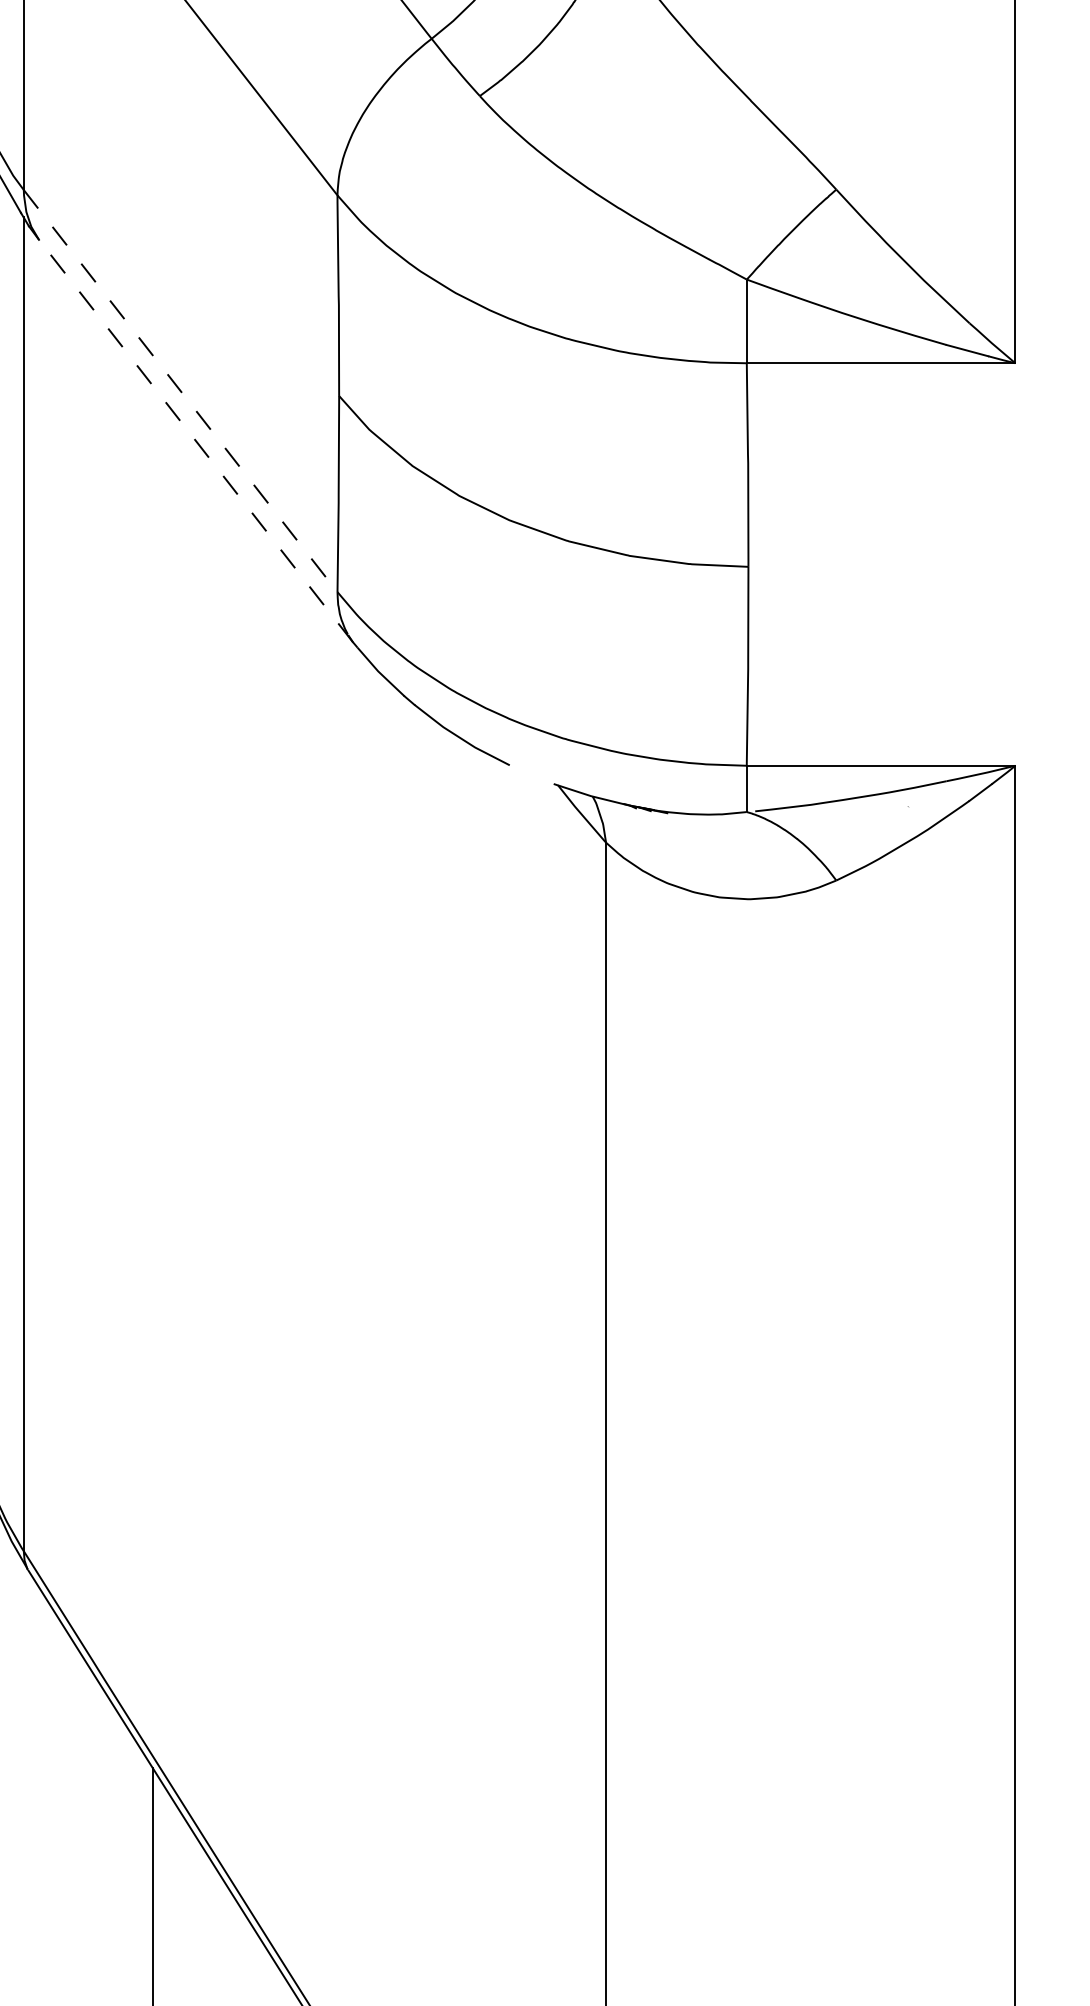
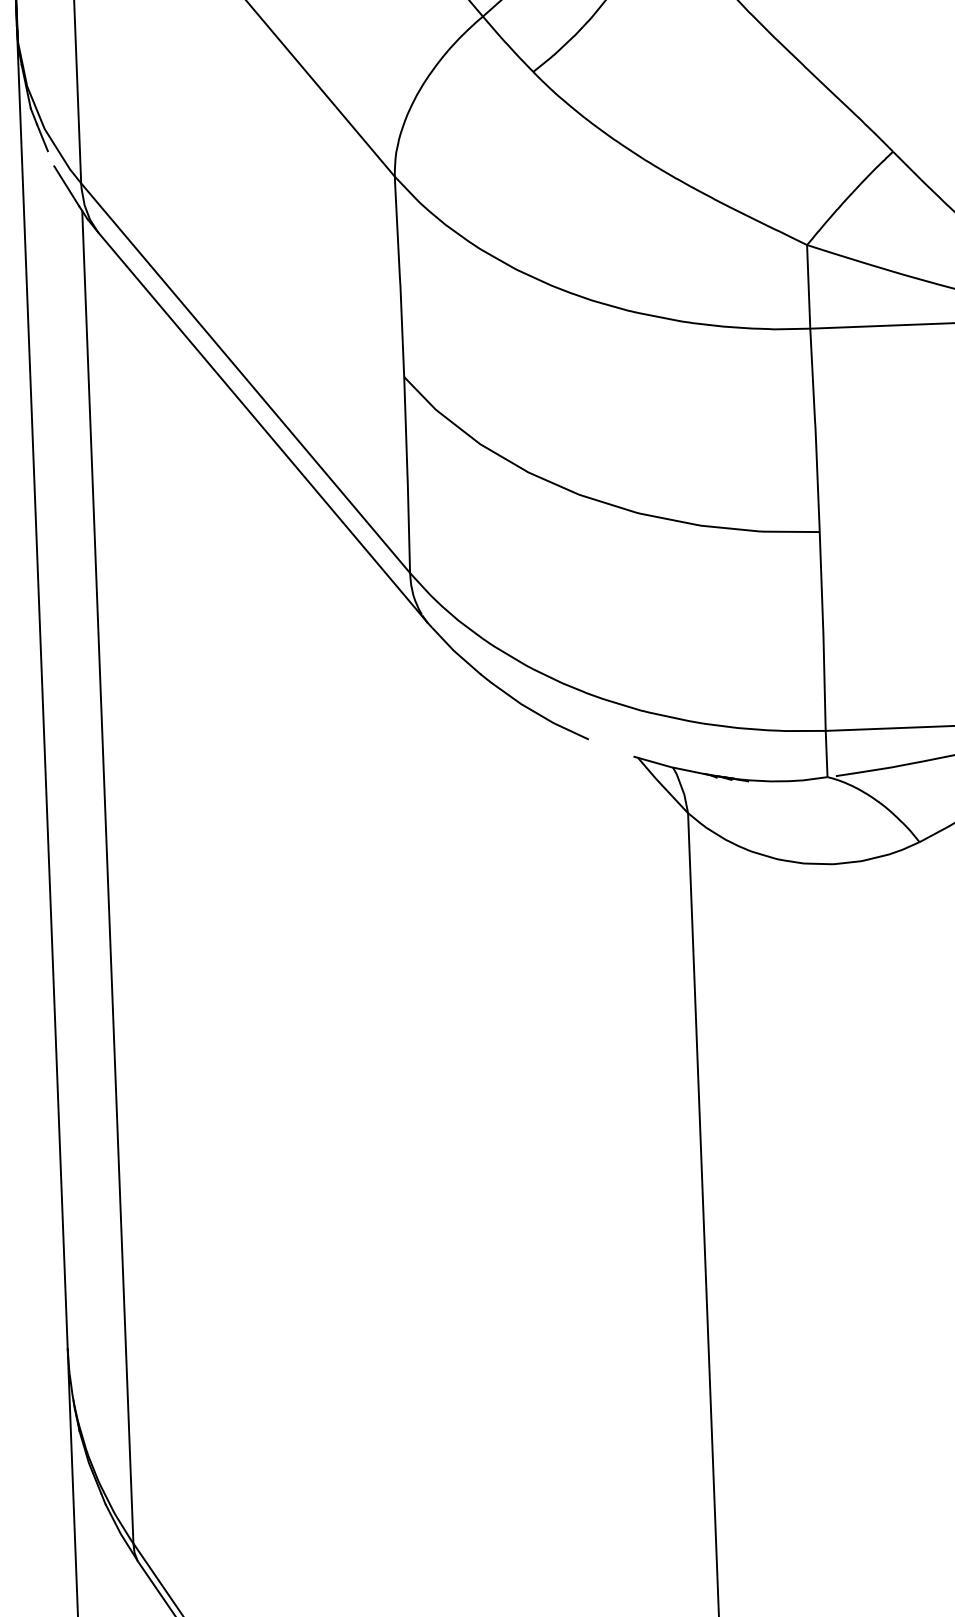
line: (180, 391) -> (245, 378), dashed -> solid
line: (195, 440) -> (262, 427), dashed -> solid

